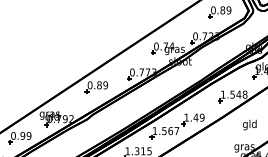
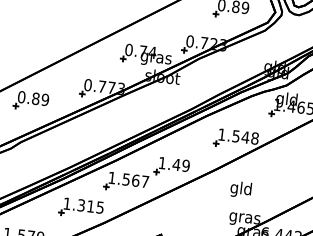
text: (249, 124) -> (240, 188), moved

